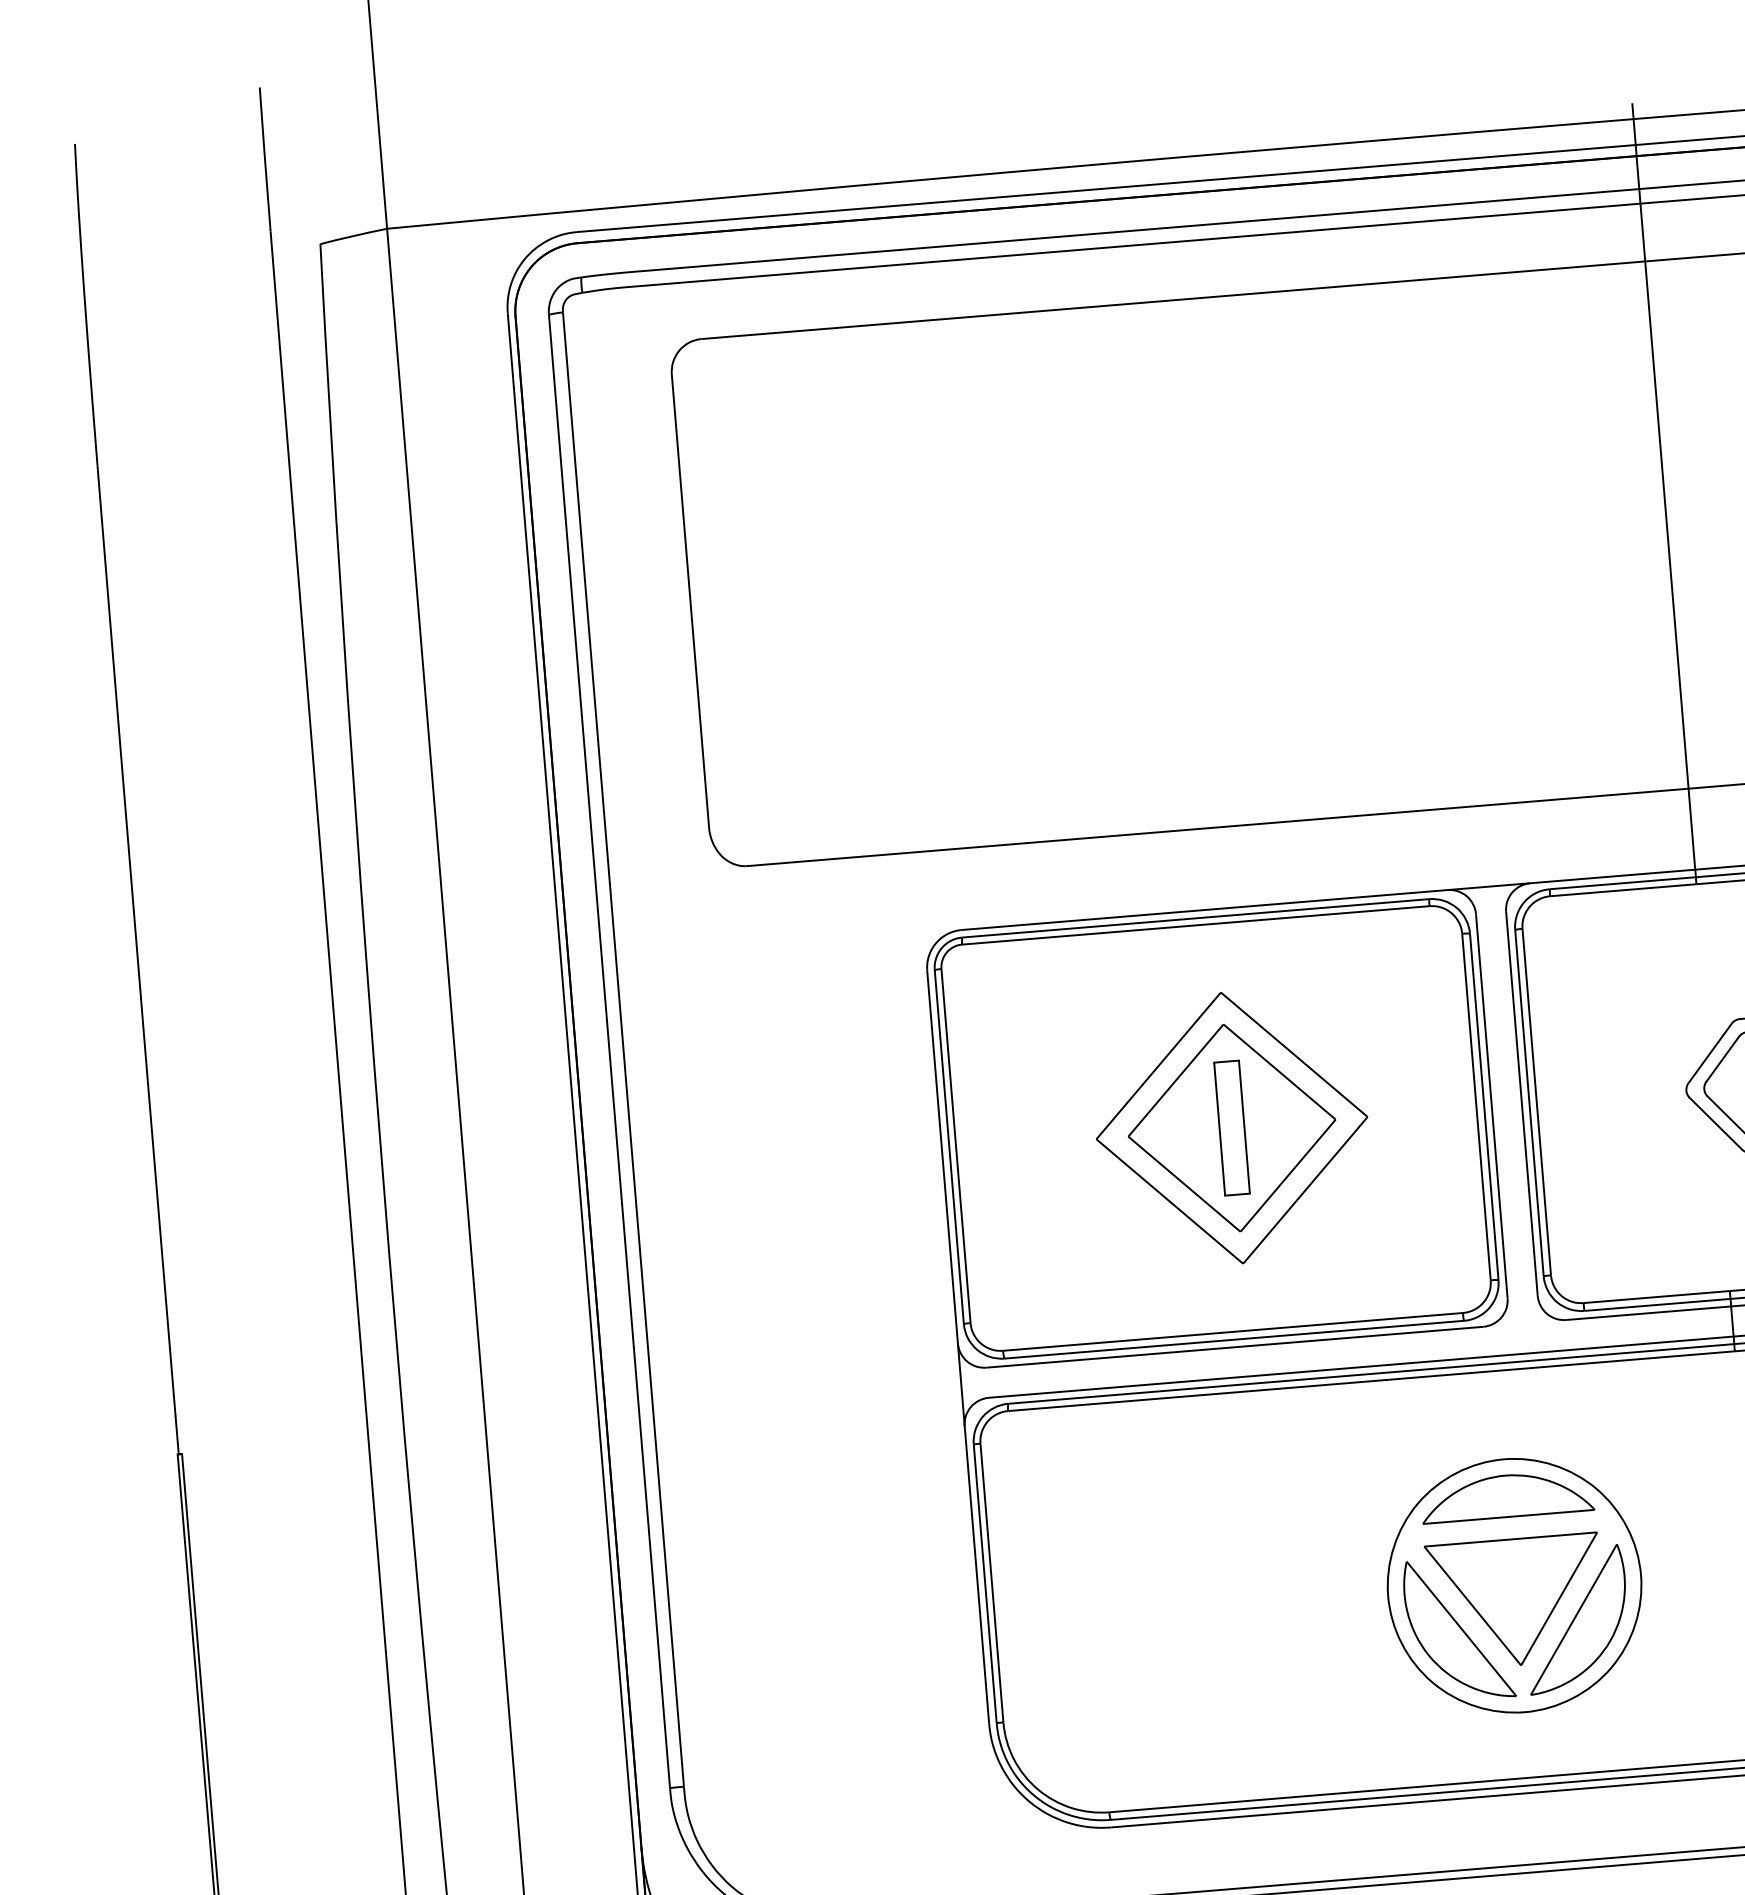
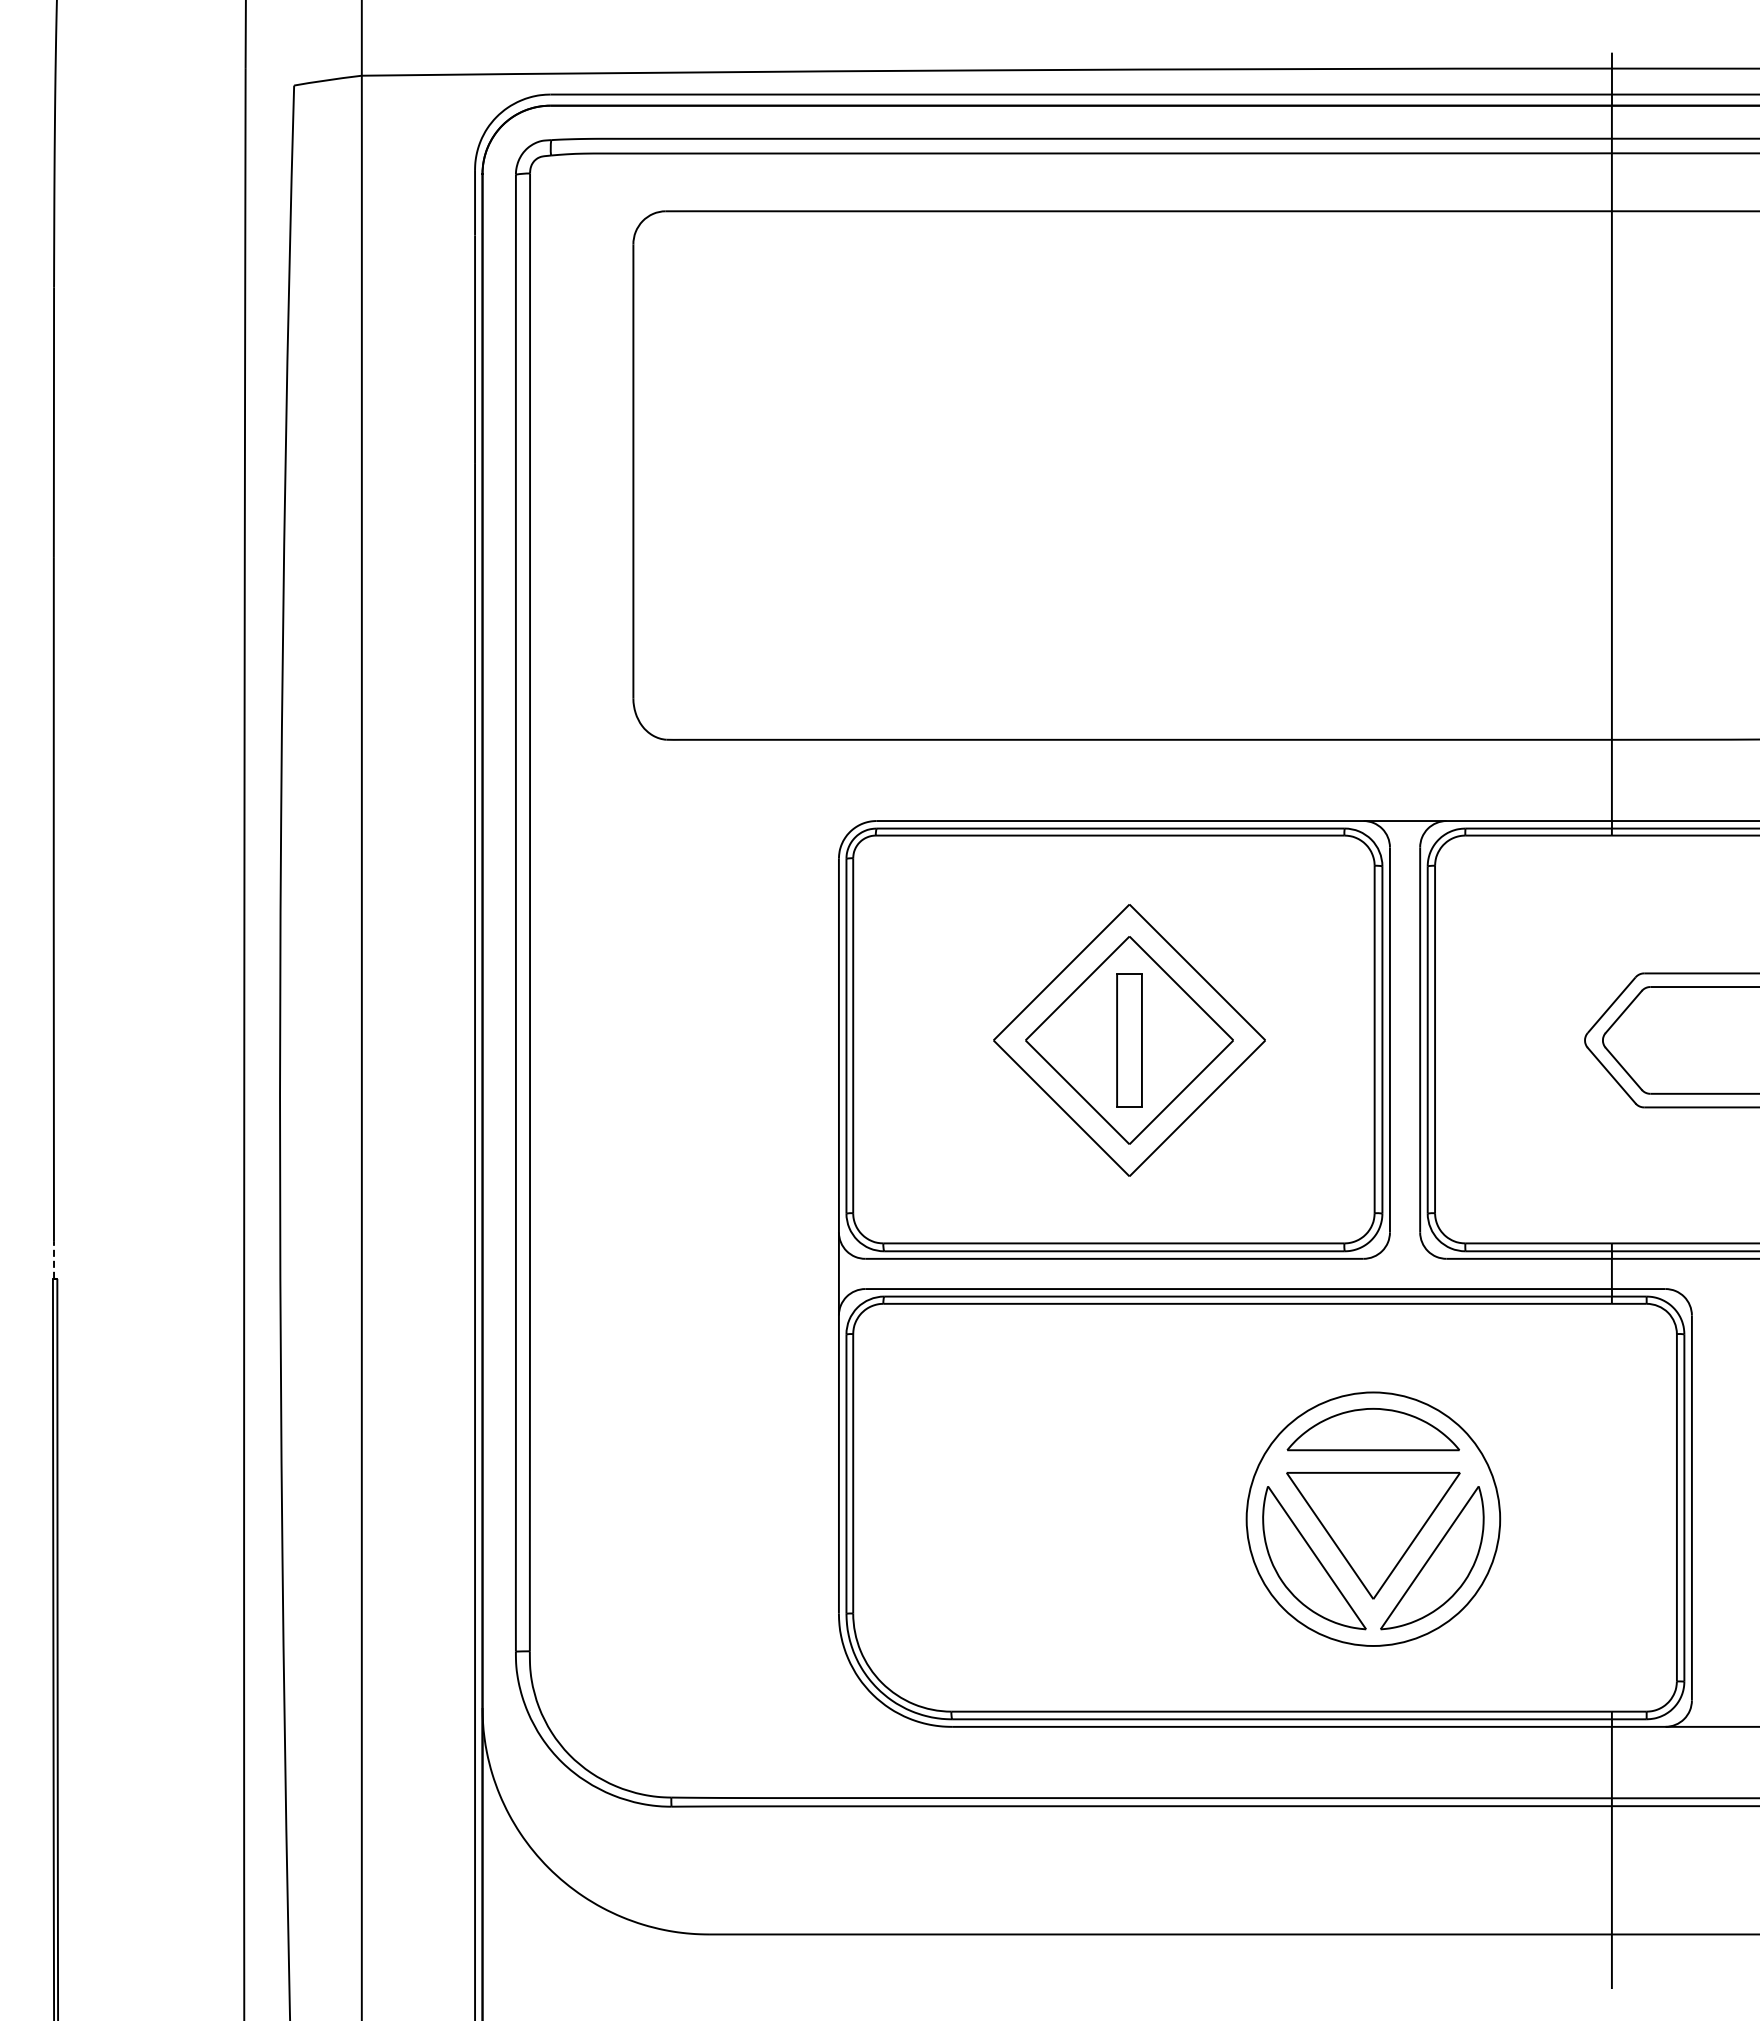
line: (177, 1434) -> (54, 1259), solid -> dashed

